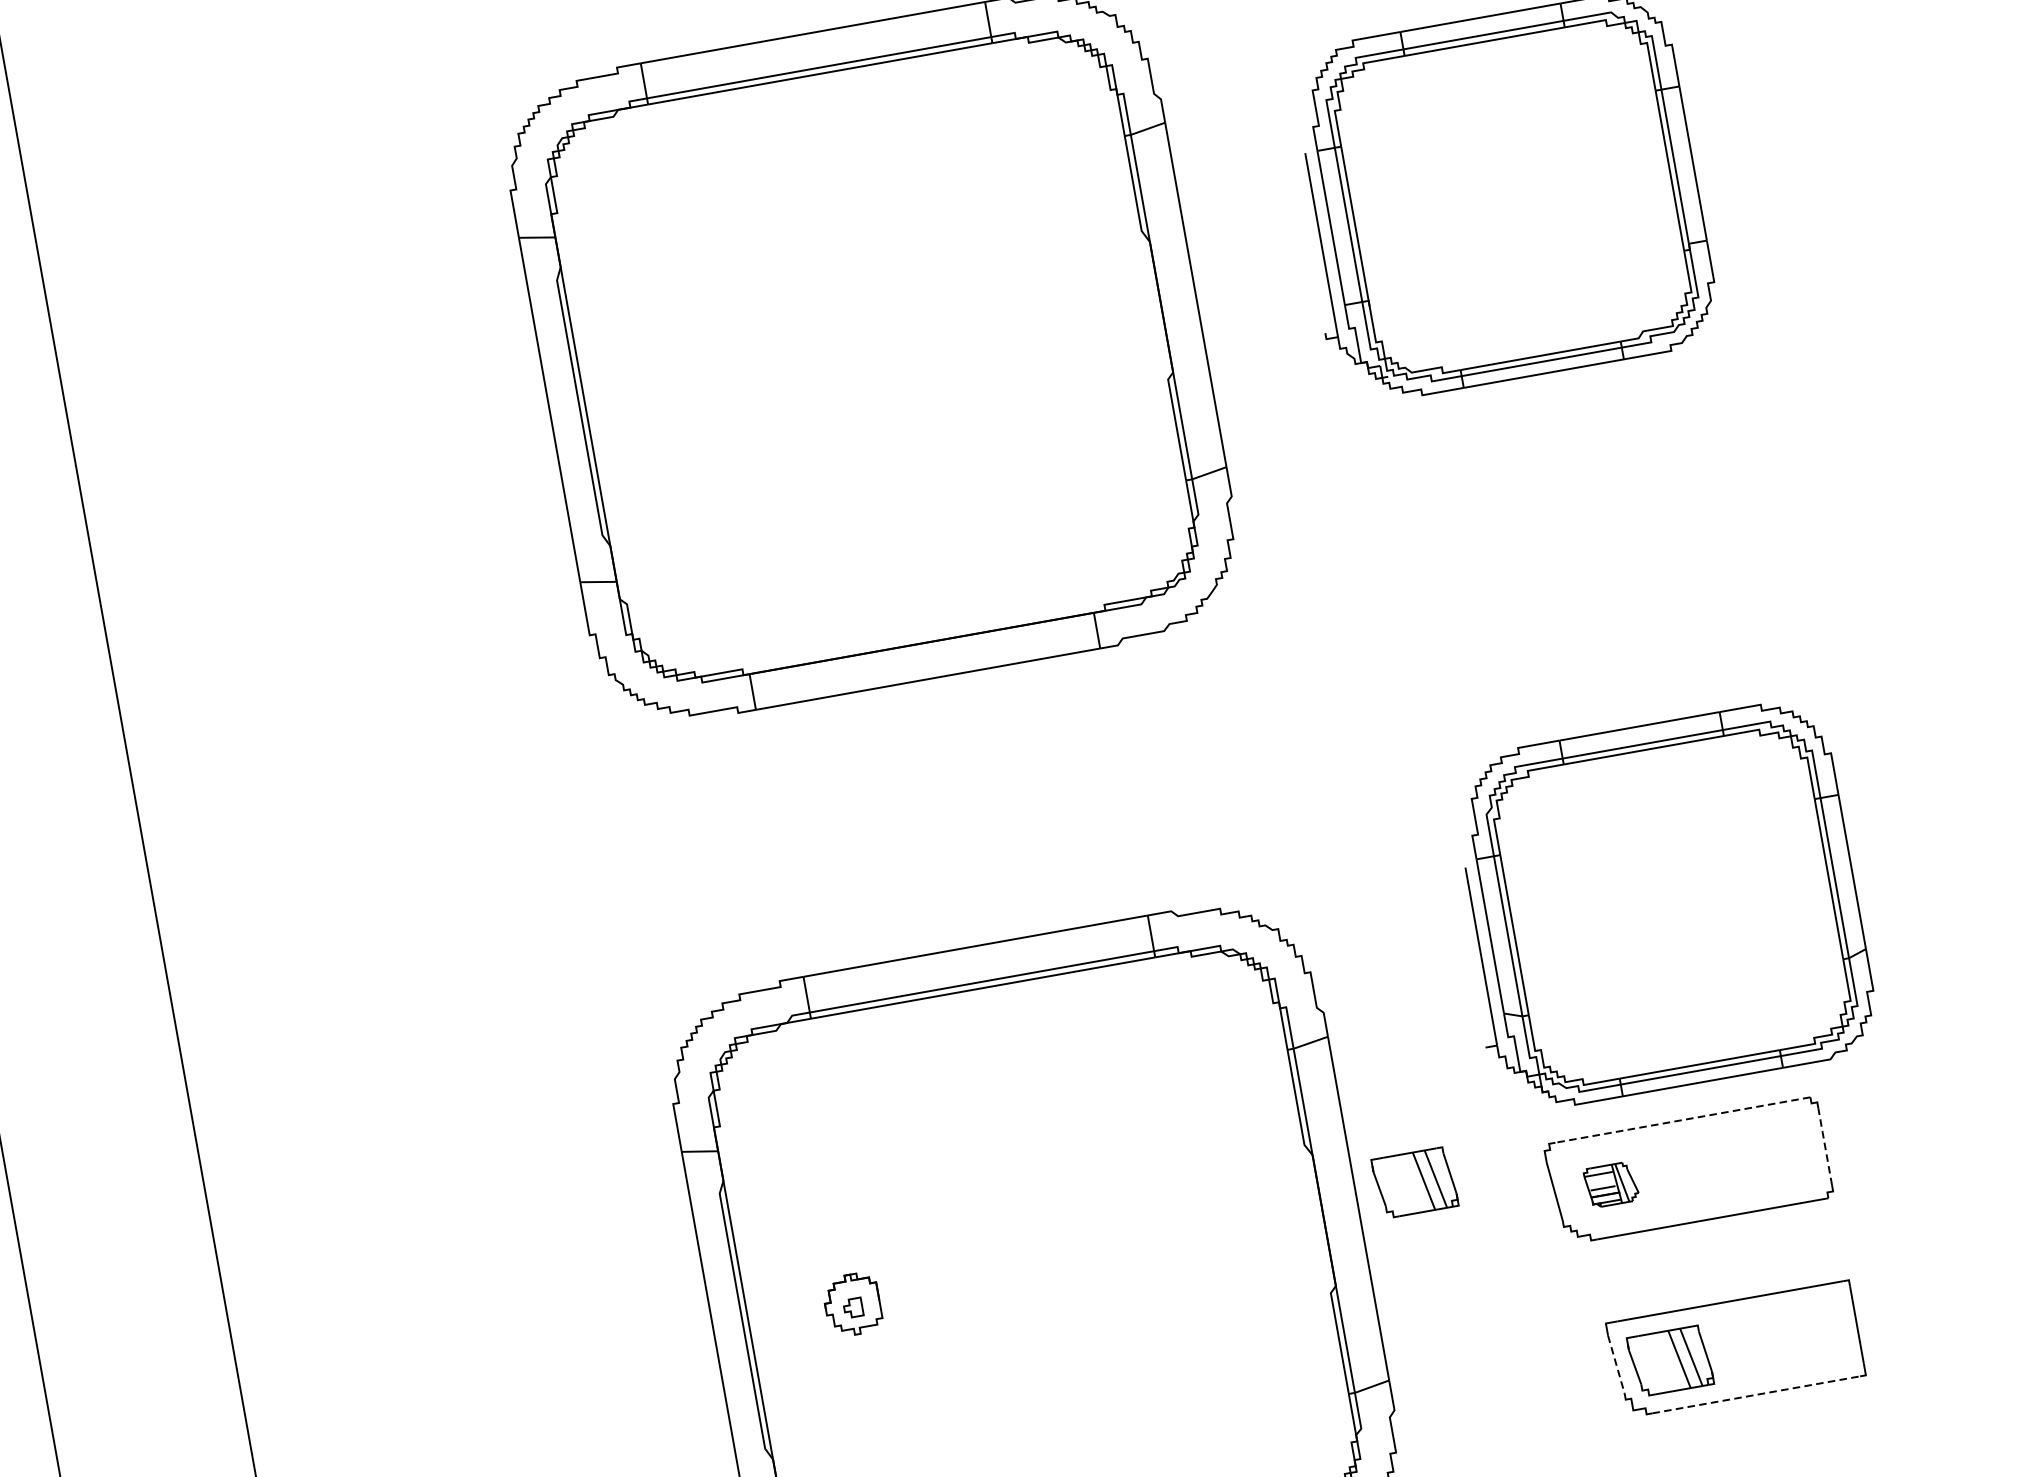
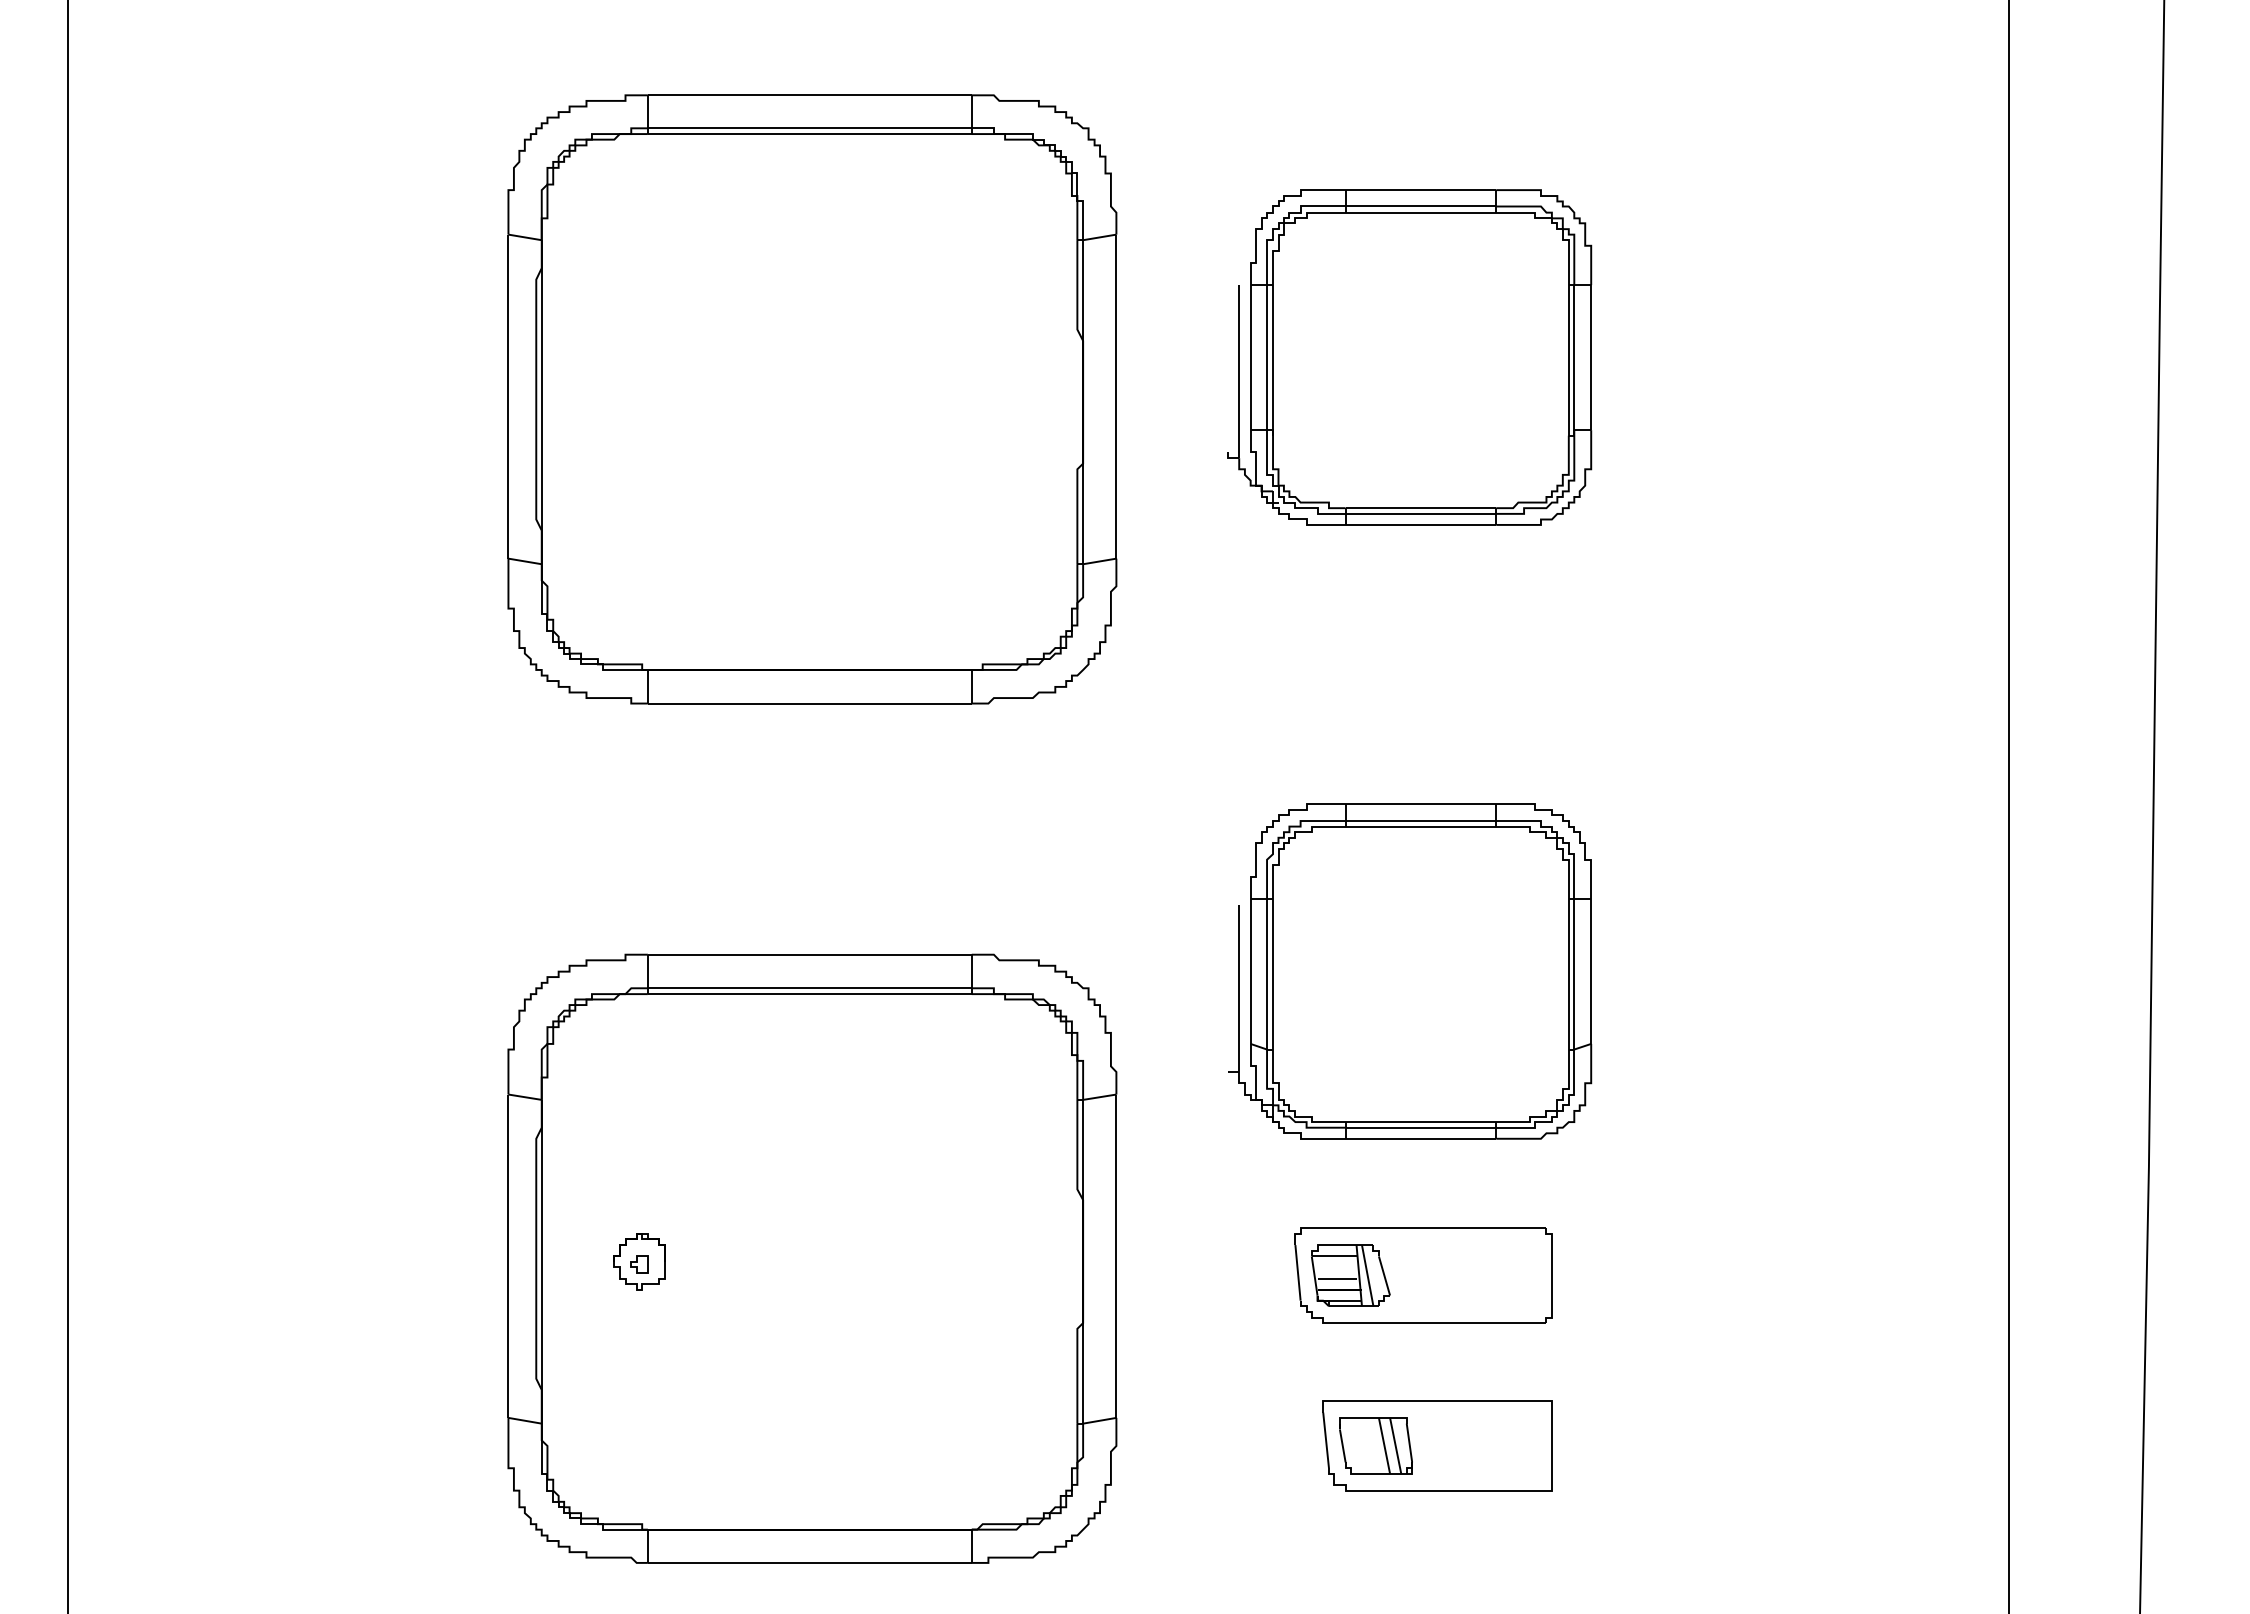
part: (1660, 906) -> (1410, 971), moved
line: (1682, 1120) -> (1426, 1228), dashed -> solid
line: (1824, 1146) -> (1551, 1275), dashed -> solid
part: (1414, 1182) -> (1171, 1241), removed
part: (1611, 1184) -> (1350, 1275), size x1.67
line: (1616, 1364) -> (1326, 1440), dashed -> solid
line: (1755, 1394) -> (1448, 1490), dashed -> solid

